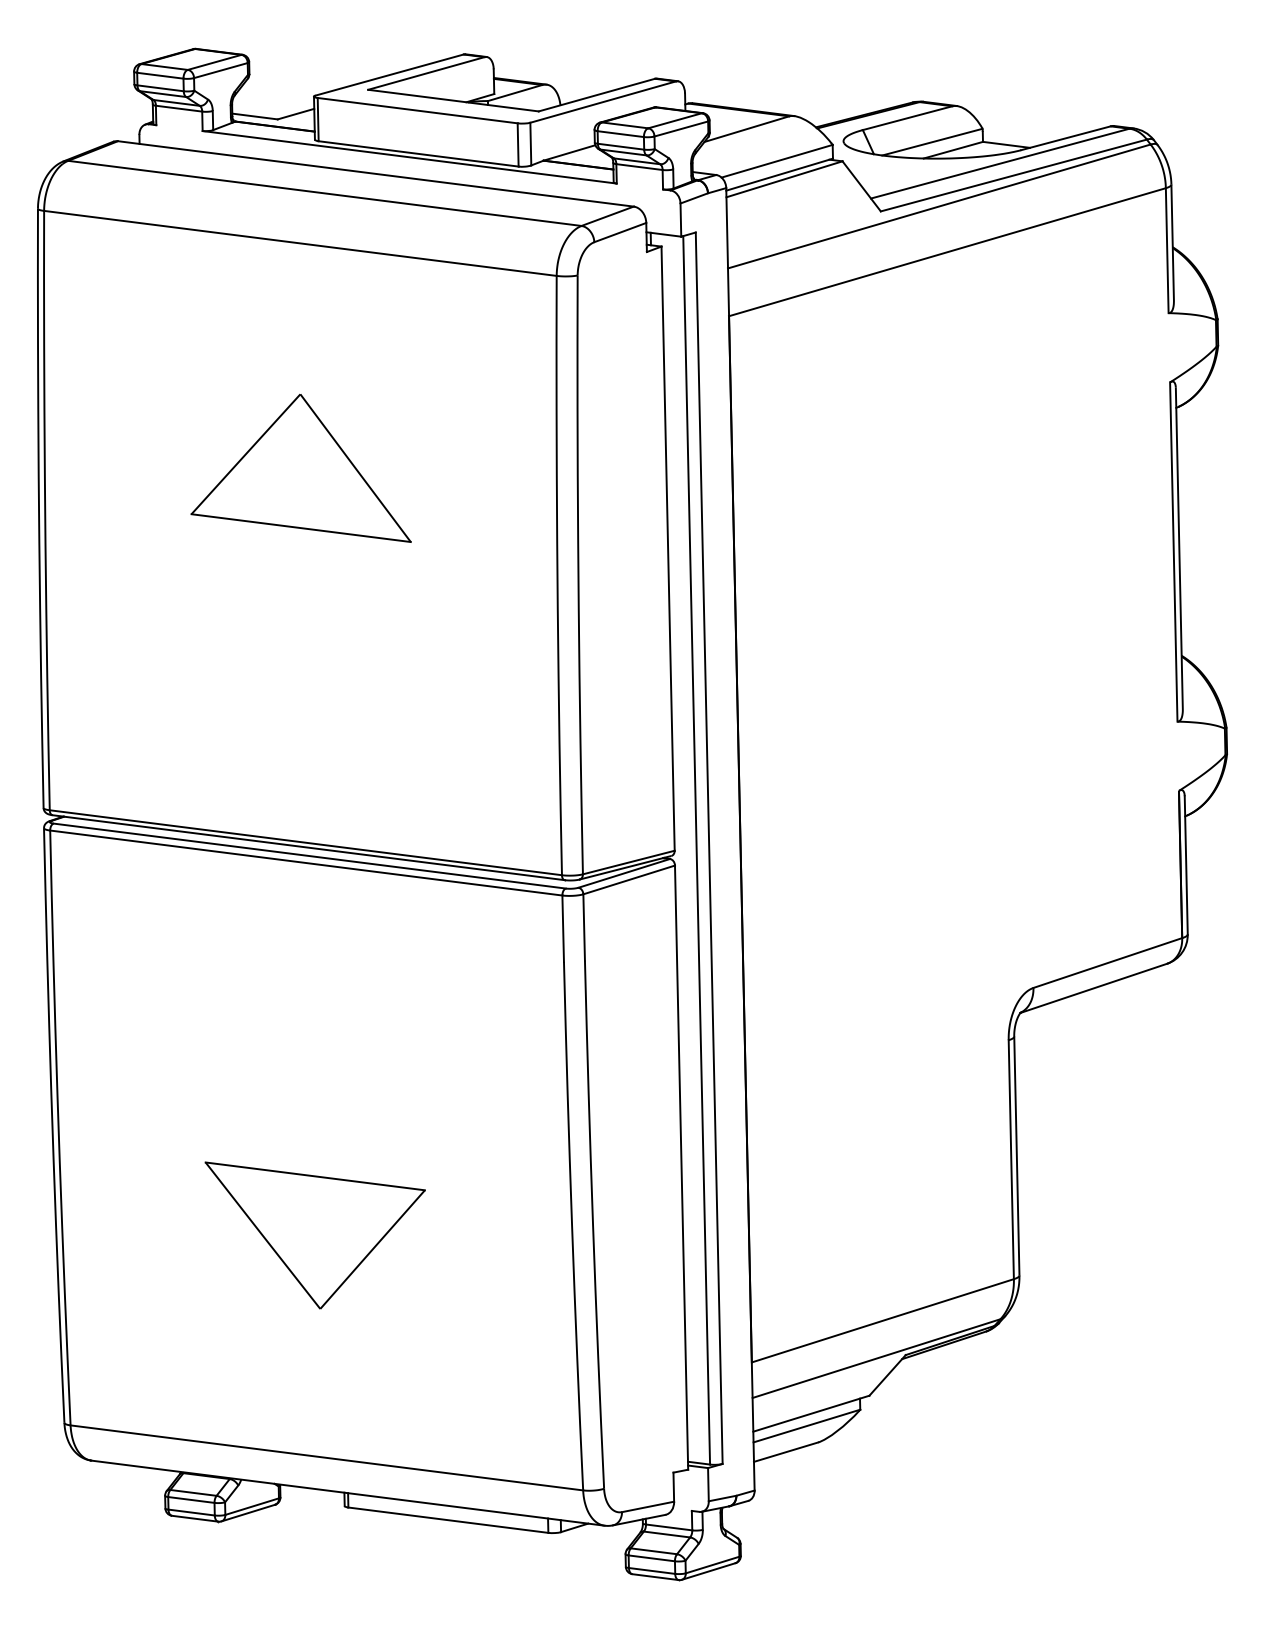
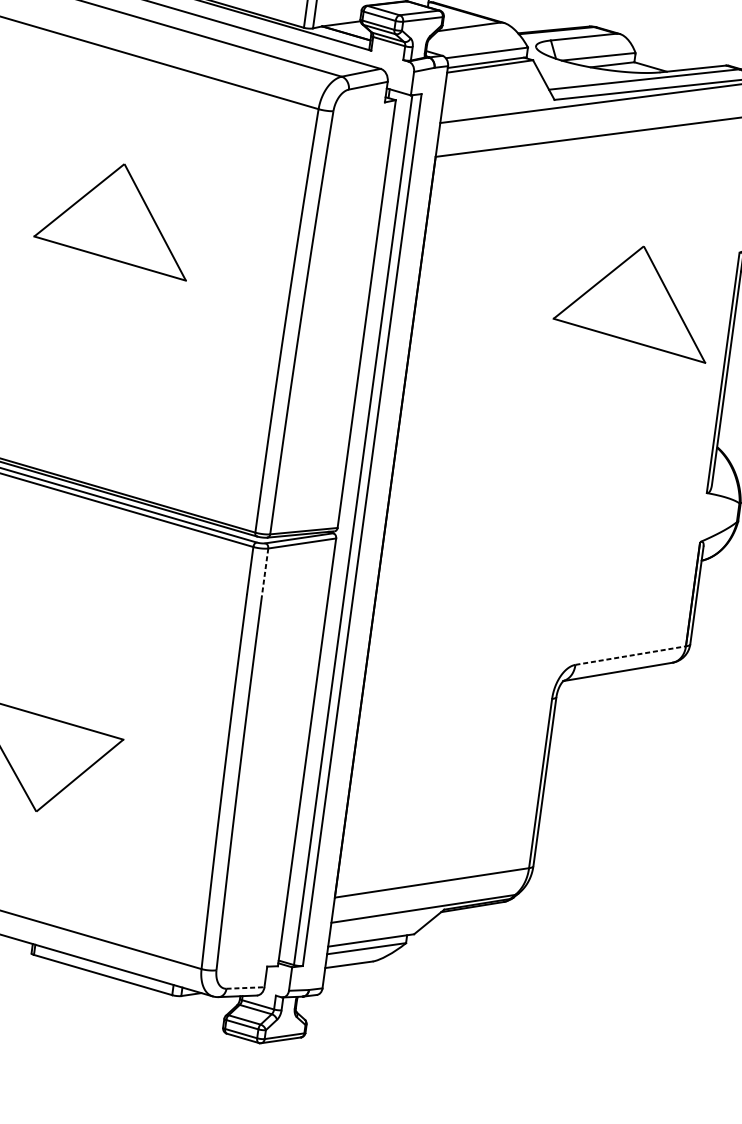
part: (1036, 467) -> (635, 297), added
line: (584, 927) -> (265, 572), solid -> dashed
line: (1108, 962) -> (631, 655), solid -> dashed
line: (648, 1506) -> (245, 987), solid -> dashed

